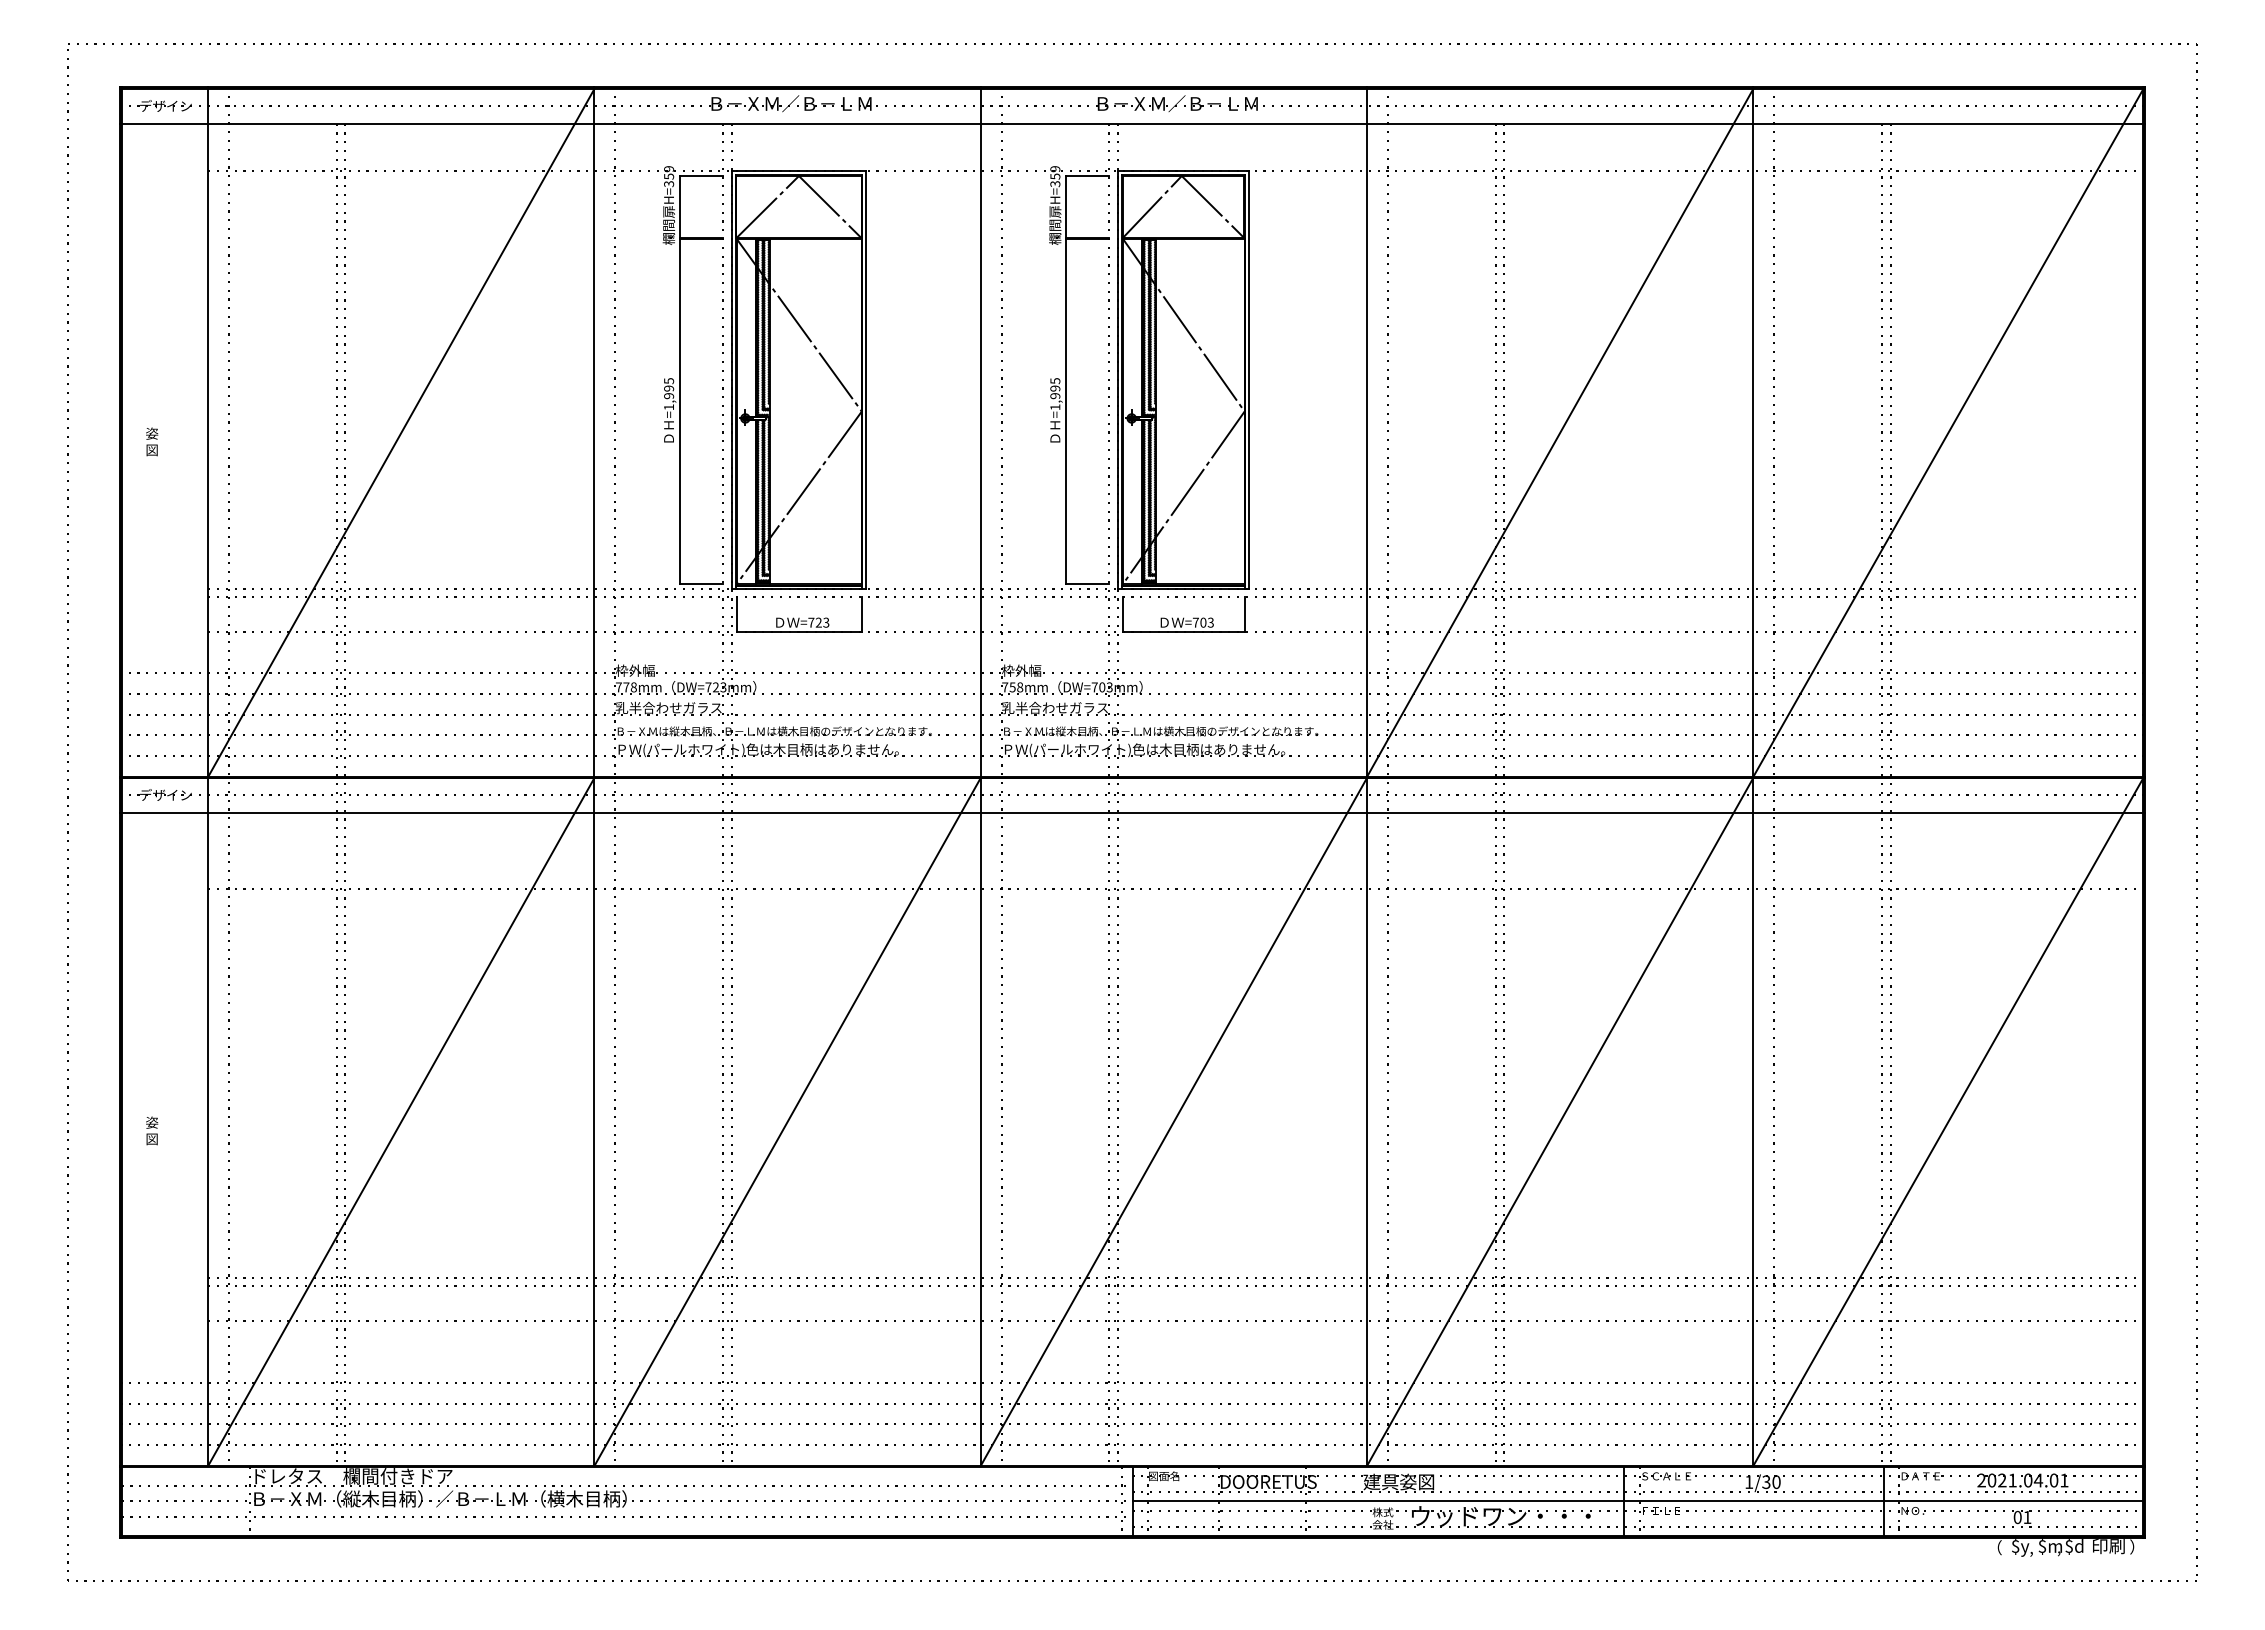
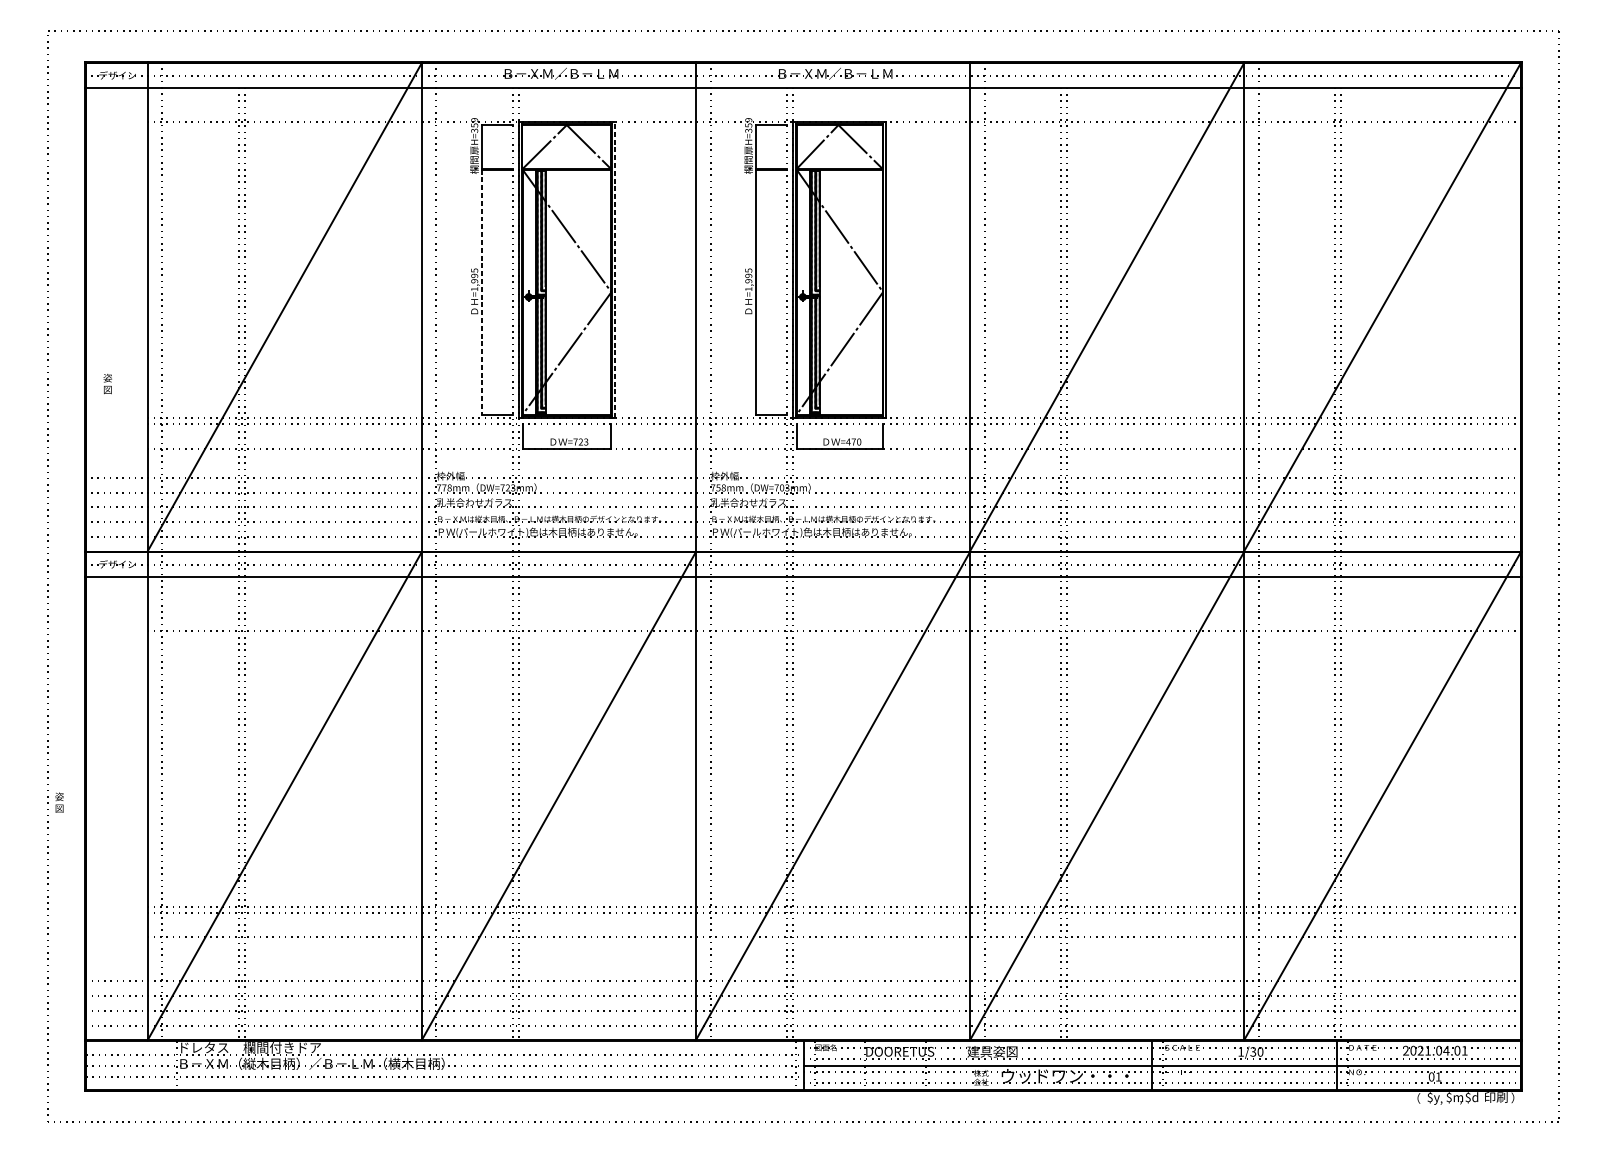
line: (866, 379) -> (614, 269), solid -> dashed
line: (679, 411) -> (482, 292), solid -> dashed
text: (152, 441) -> (108, 383), moved
text: (1202, 622) -> (853, 441), =703 -> =470
text: (152, 1130) -> (59, 802), moved

